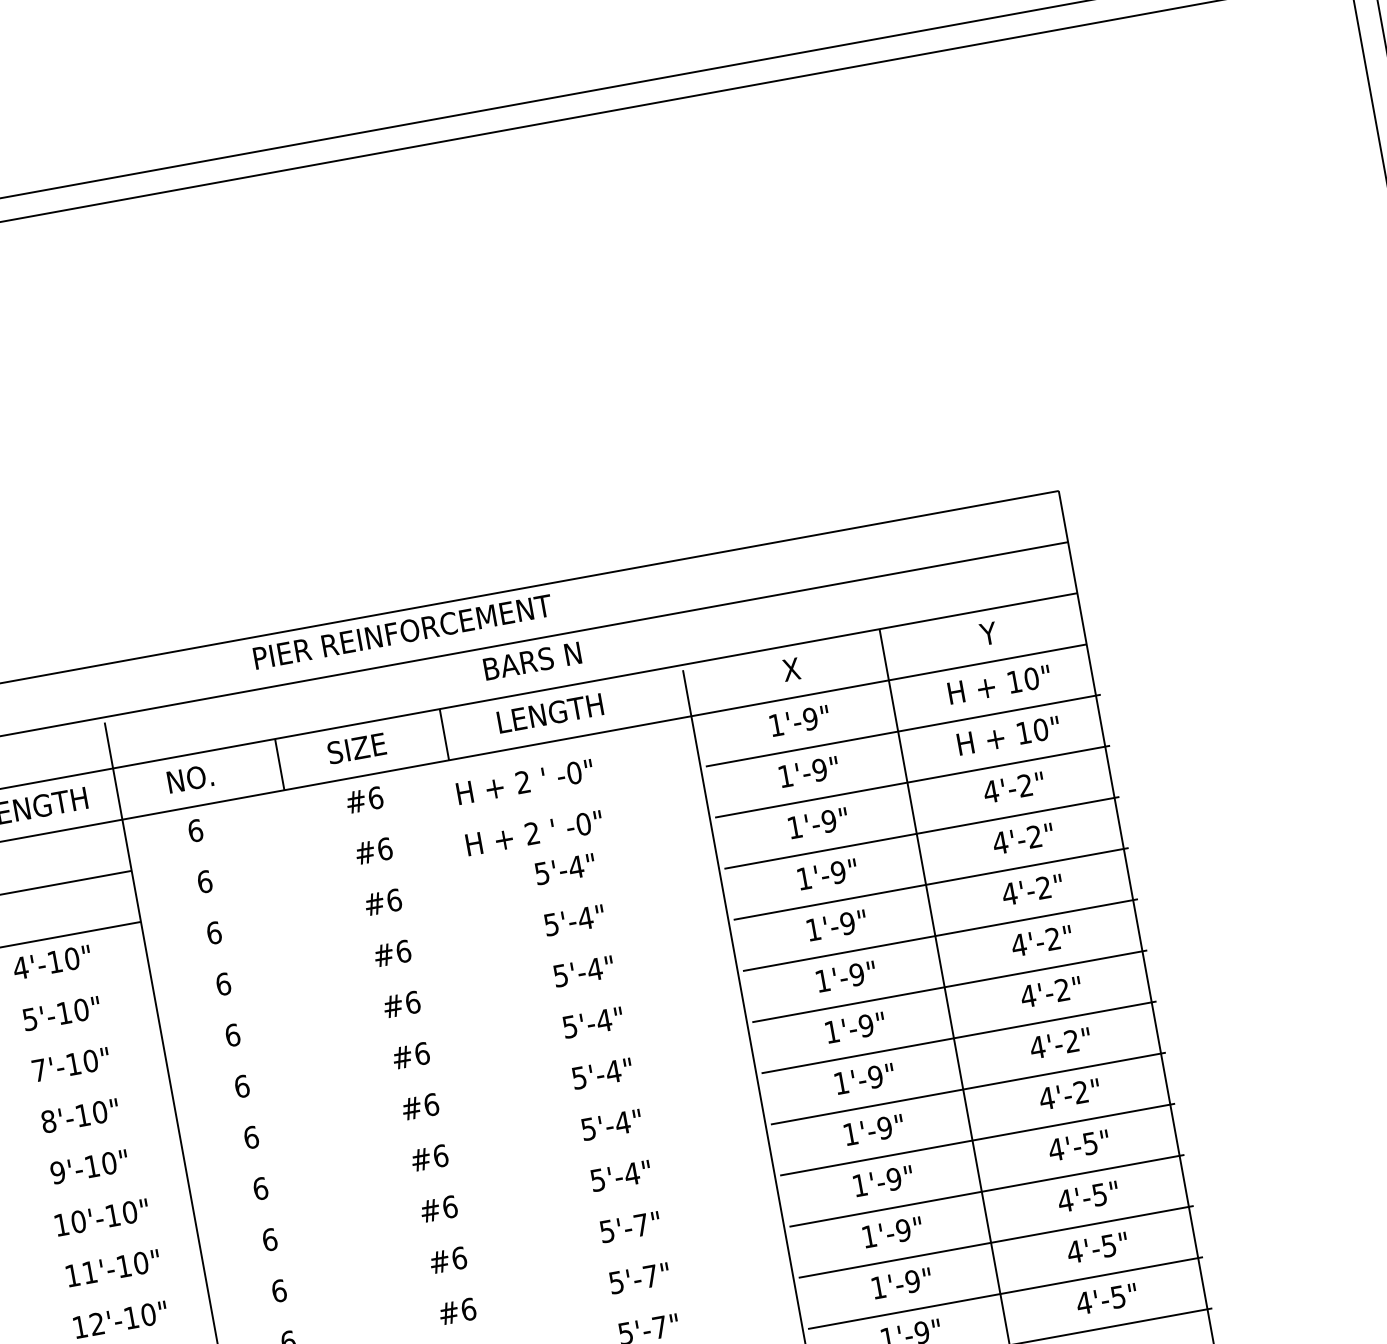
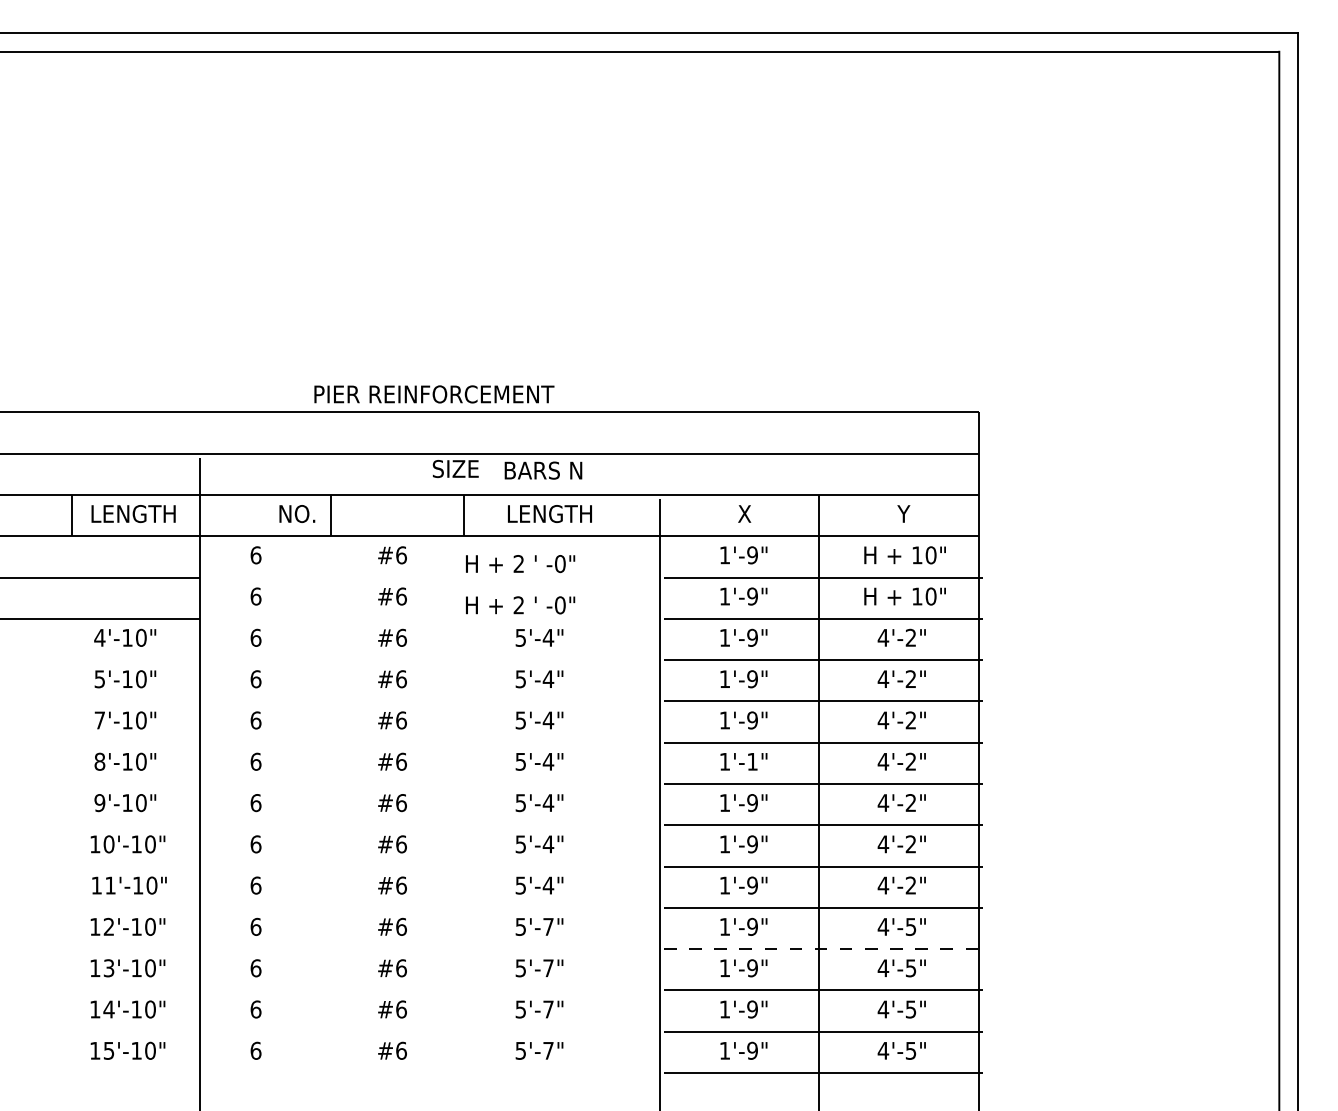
text: (403, 632) -> (434, 394), moved
text: (356, 748) -> (455, 468), moved
text: (190, 778) -> (297, 513), moved
text: (856, 974) -> (752, 761), 1'-9" -> 1'-1"
line: (987, 1191) -> (823, 949), solid -> dashed

